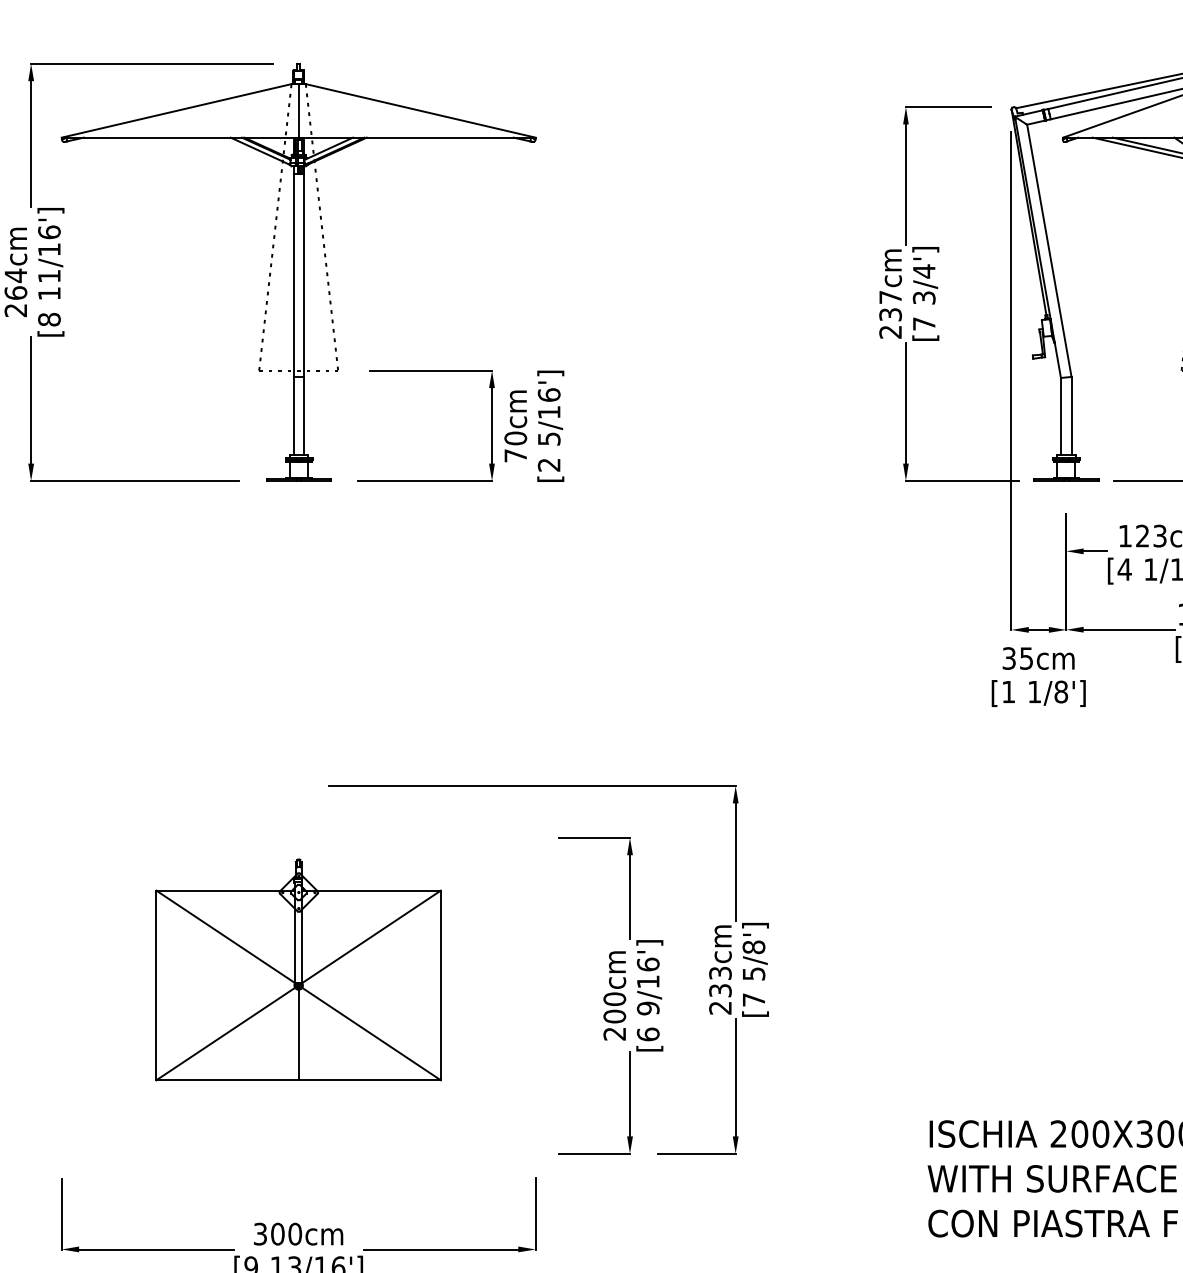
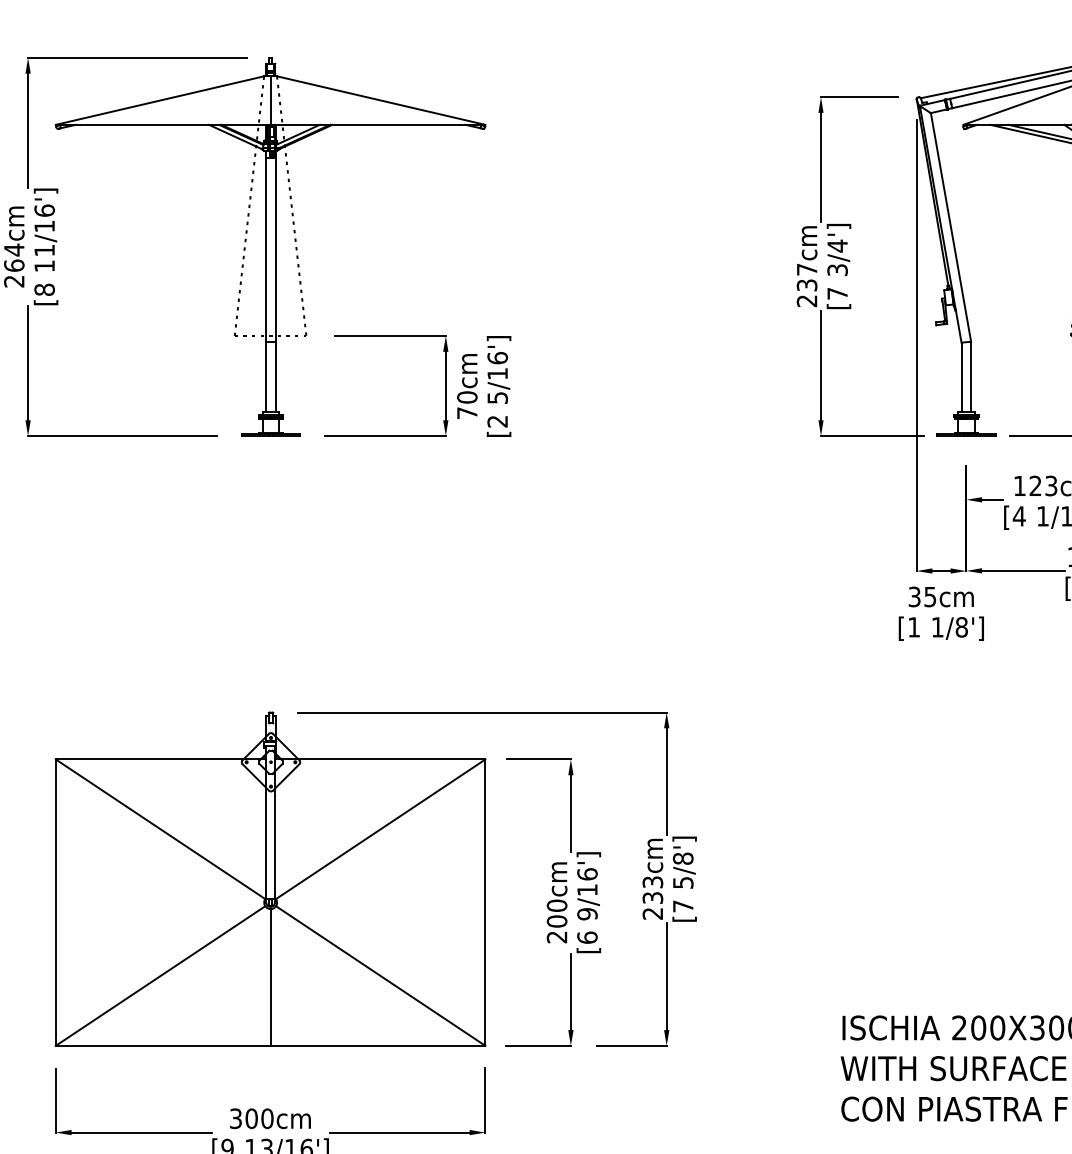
part: (298, 969) -> (270, 878), size x1.67

